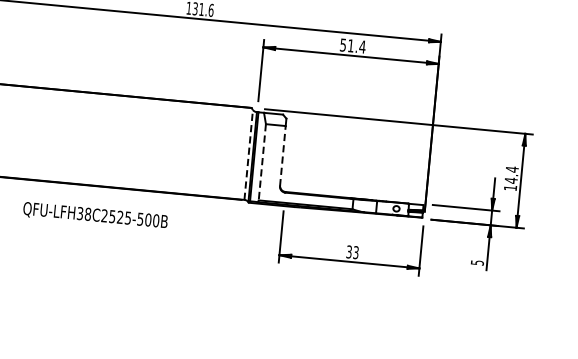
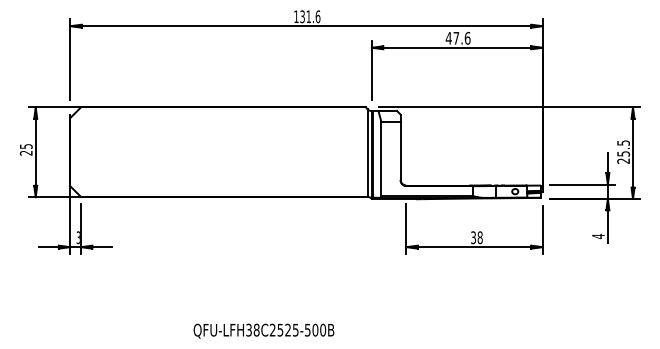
text: (352, 45) -> (457, 37), 51.4 -> 47.6
line: (248, 155) -> (367, 153), dashed -> solid
line: (282, 155) -> (400, 150), dashed -> solid
line: (262, 162) -> (381, 159), dashed -> solid
text: (511, 178) -> (623, 151), 14.4 -> 25.5
text: (95, 215) -> (263, 330), moved
text: (355, 252) -> (479, 237), 33 -> 38
text: (477, 262) -> (598, 236), 5 -> 4

